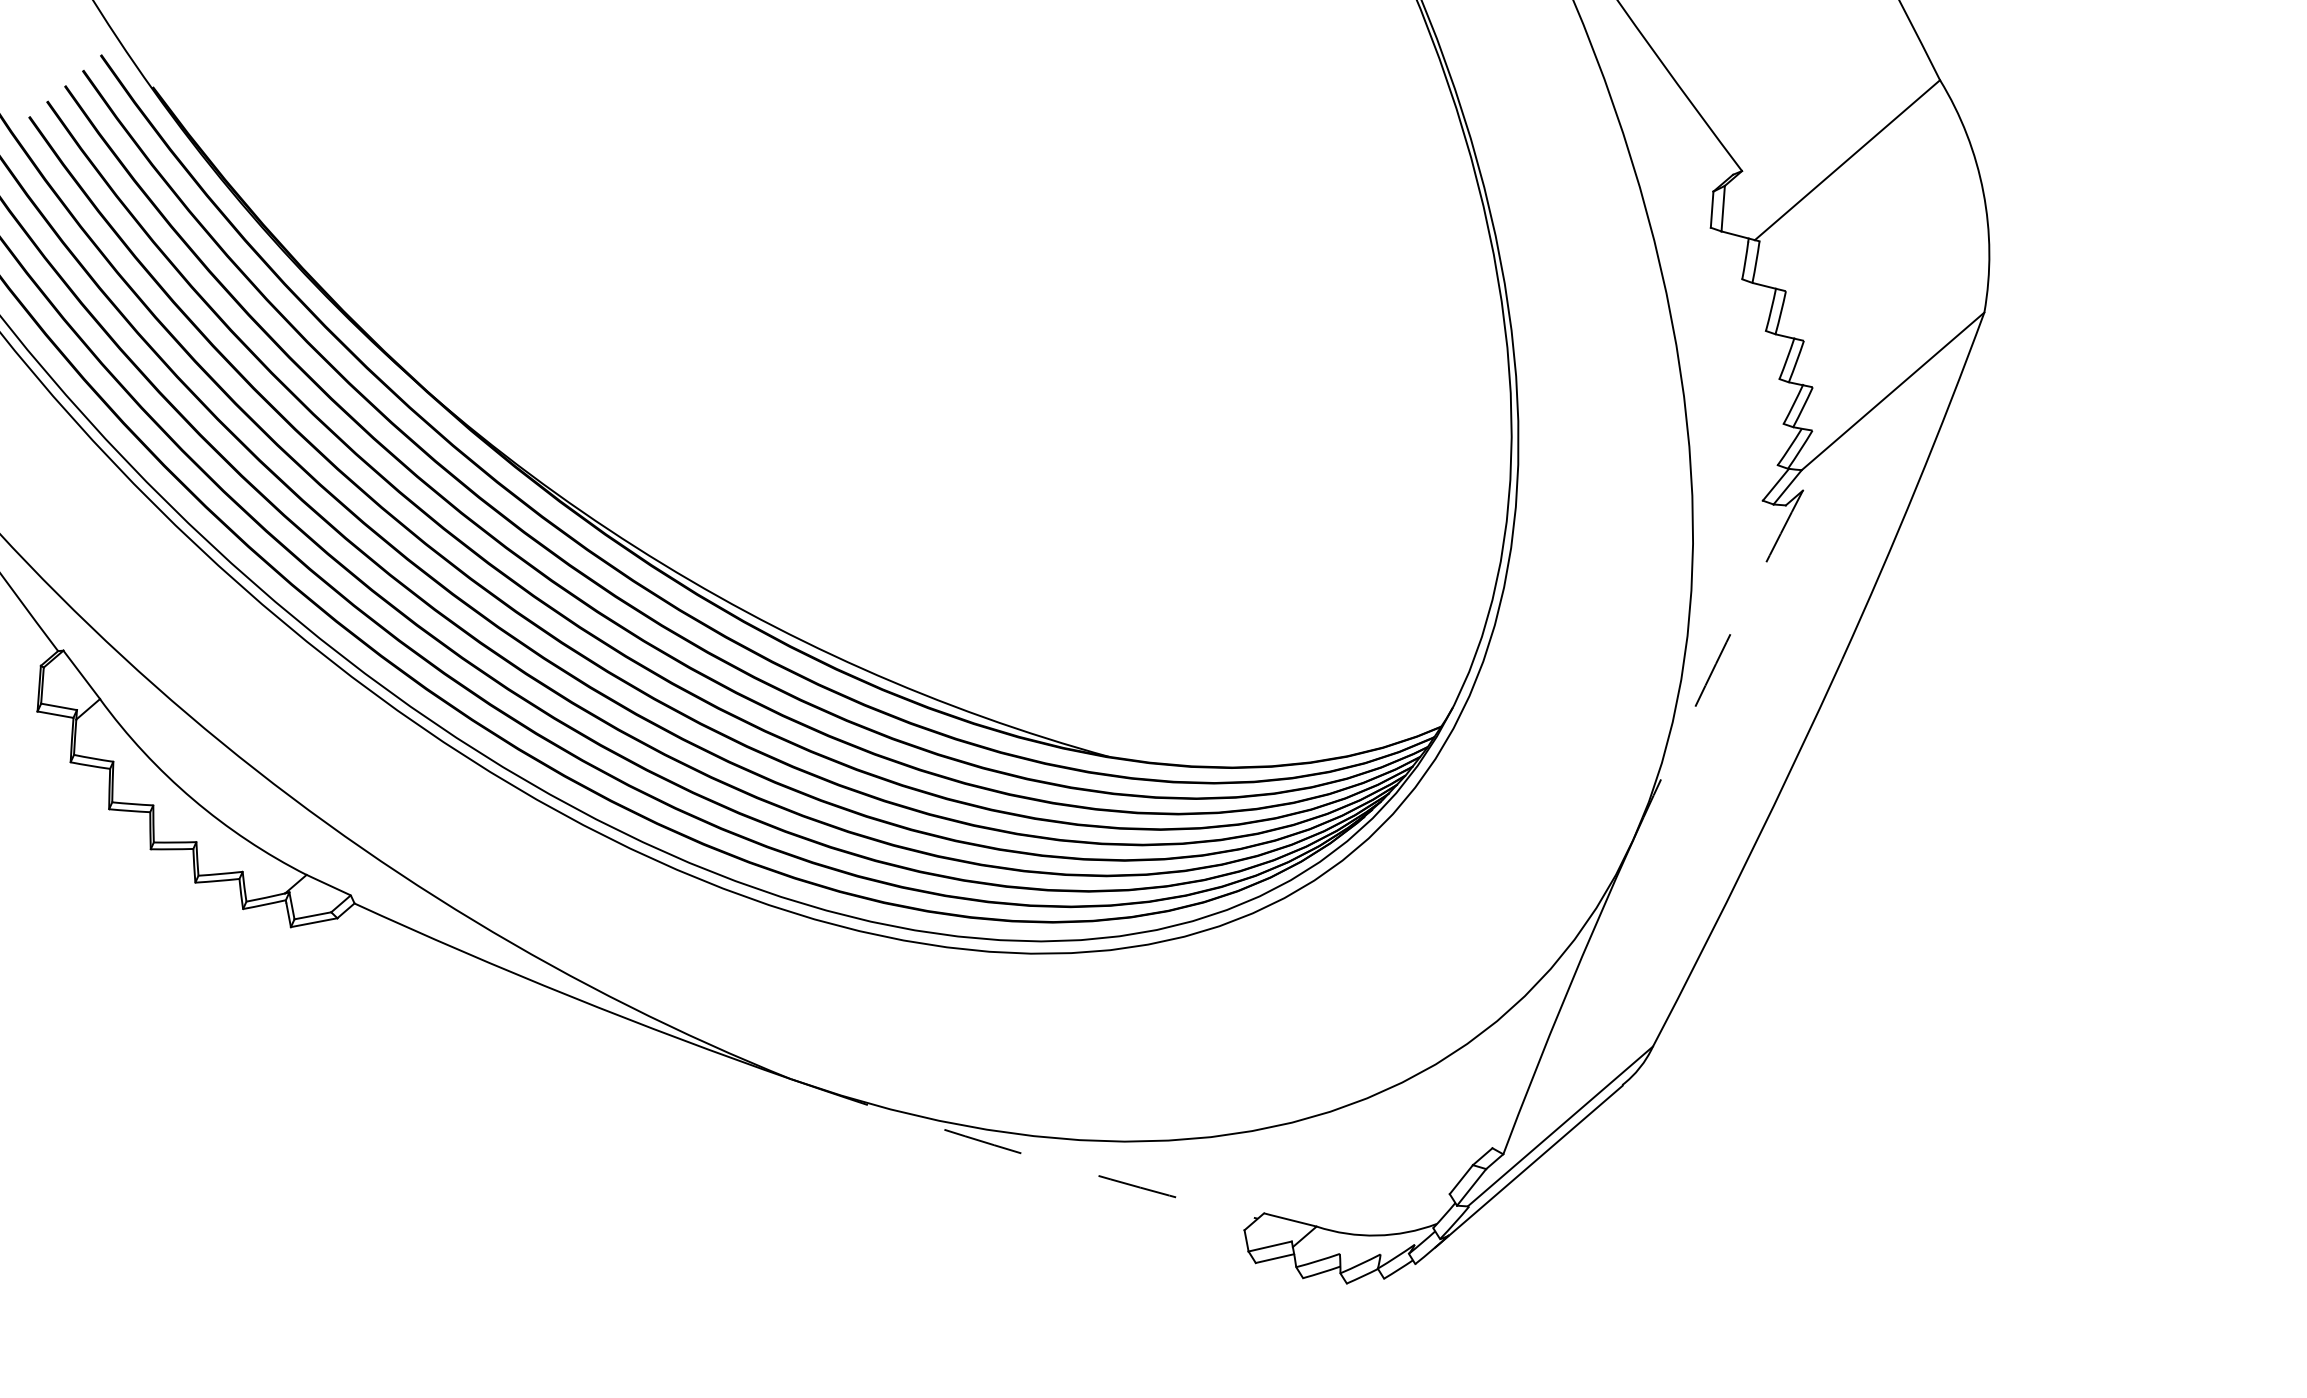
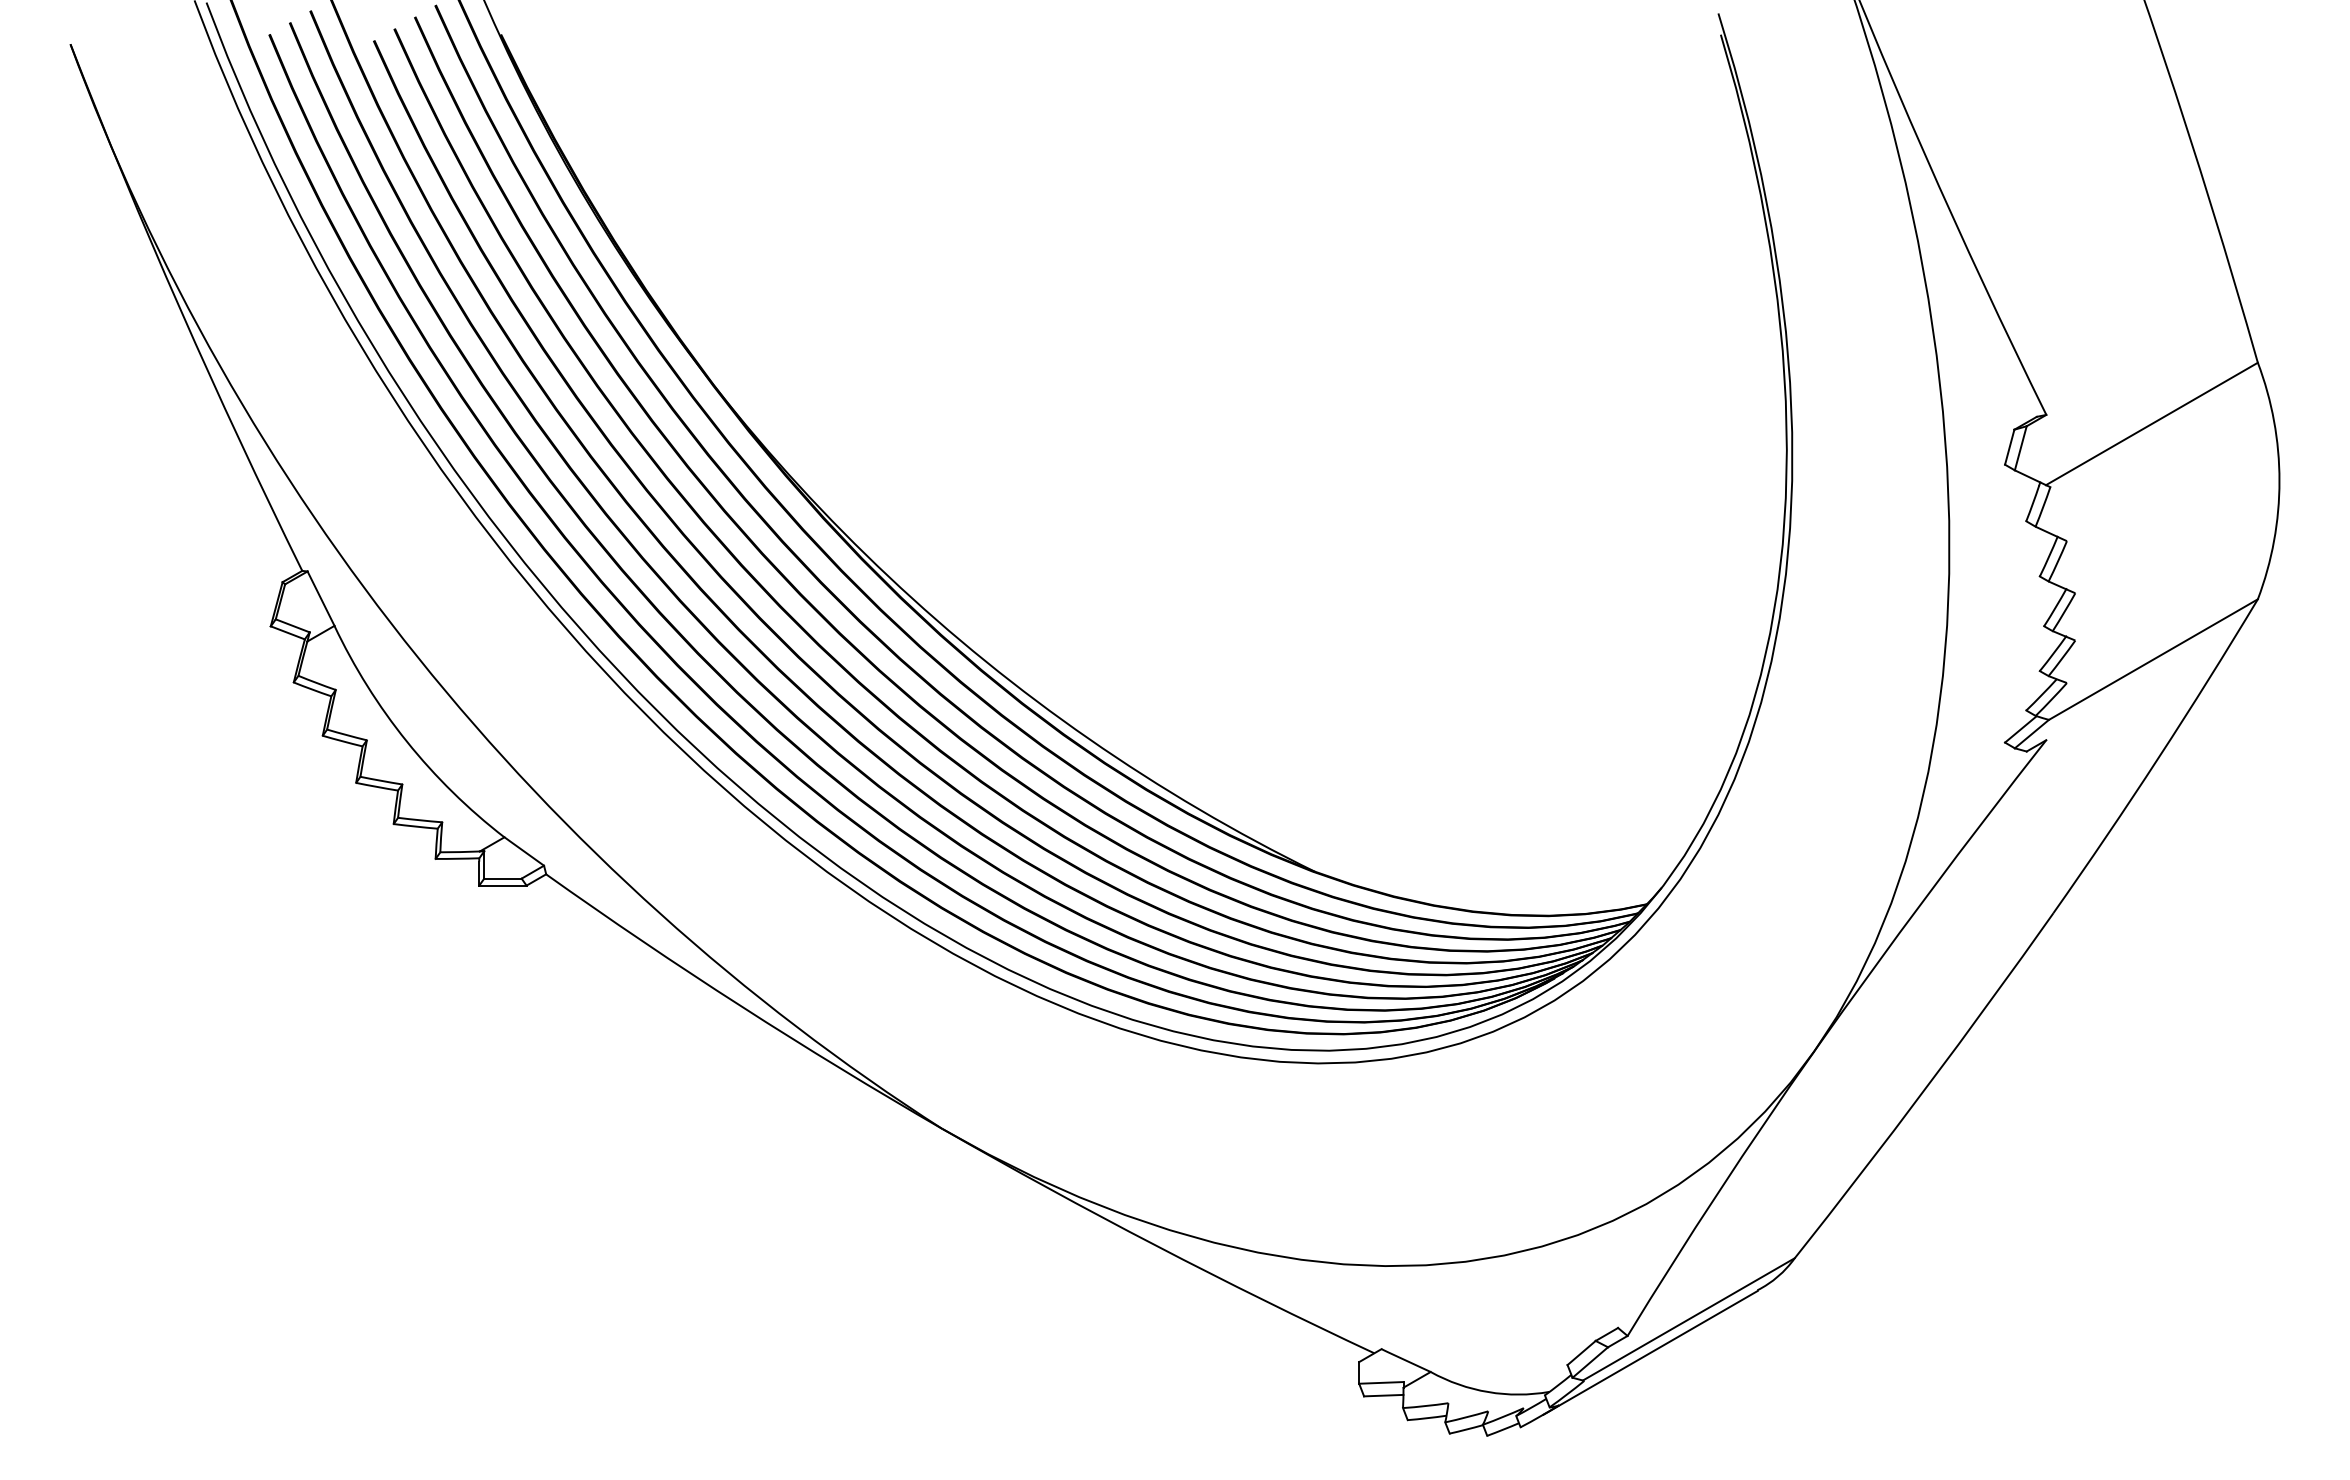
arc: (1716, 664) -> (1928, 894), dashed -> solid
arc: (1023, 1153) -> (1156, 1245), dashed -> solid

